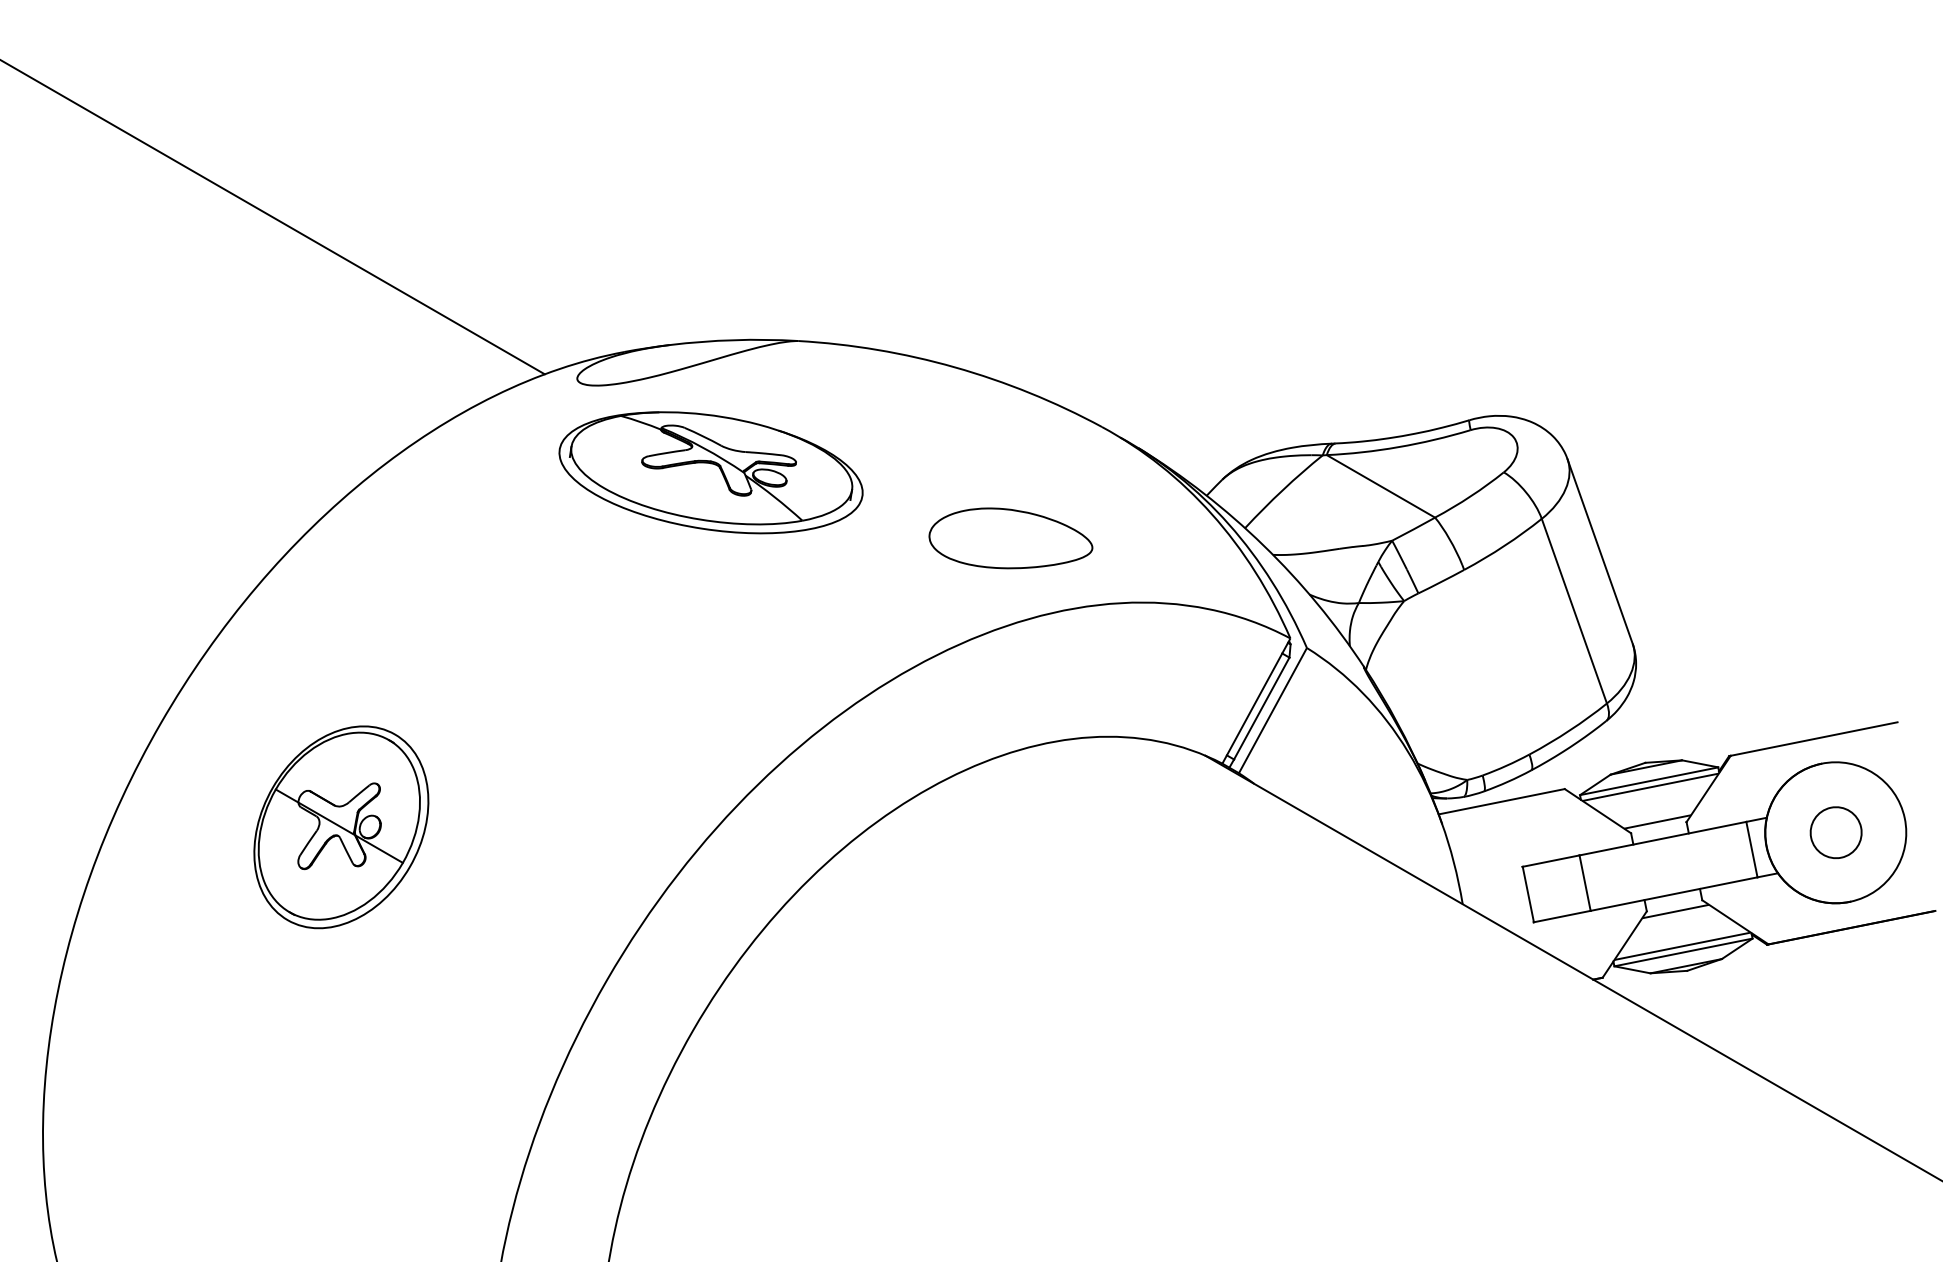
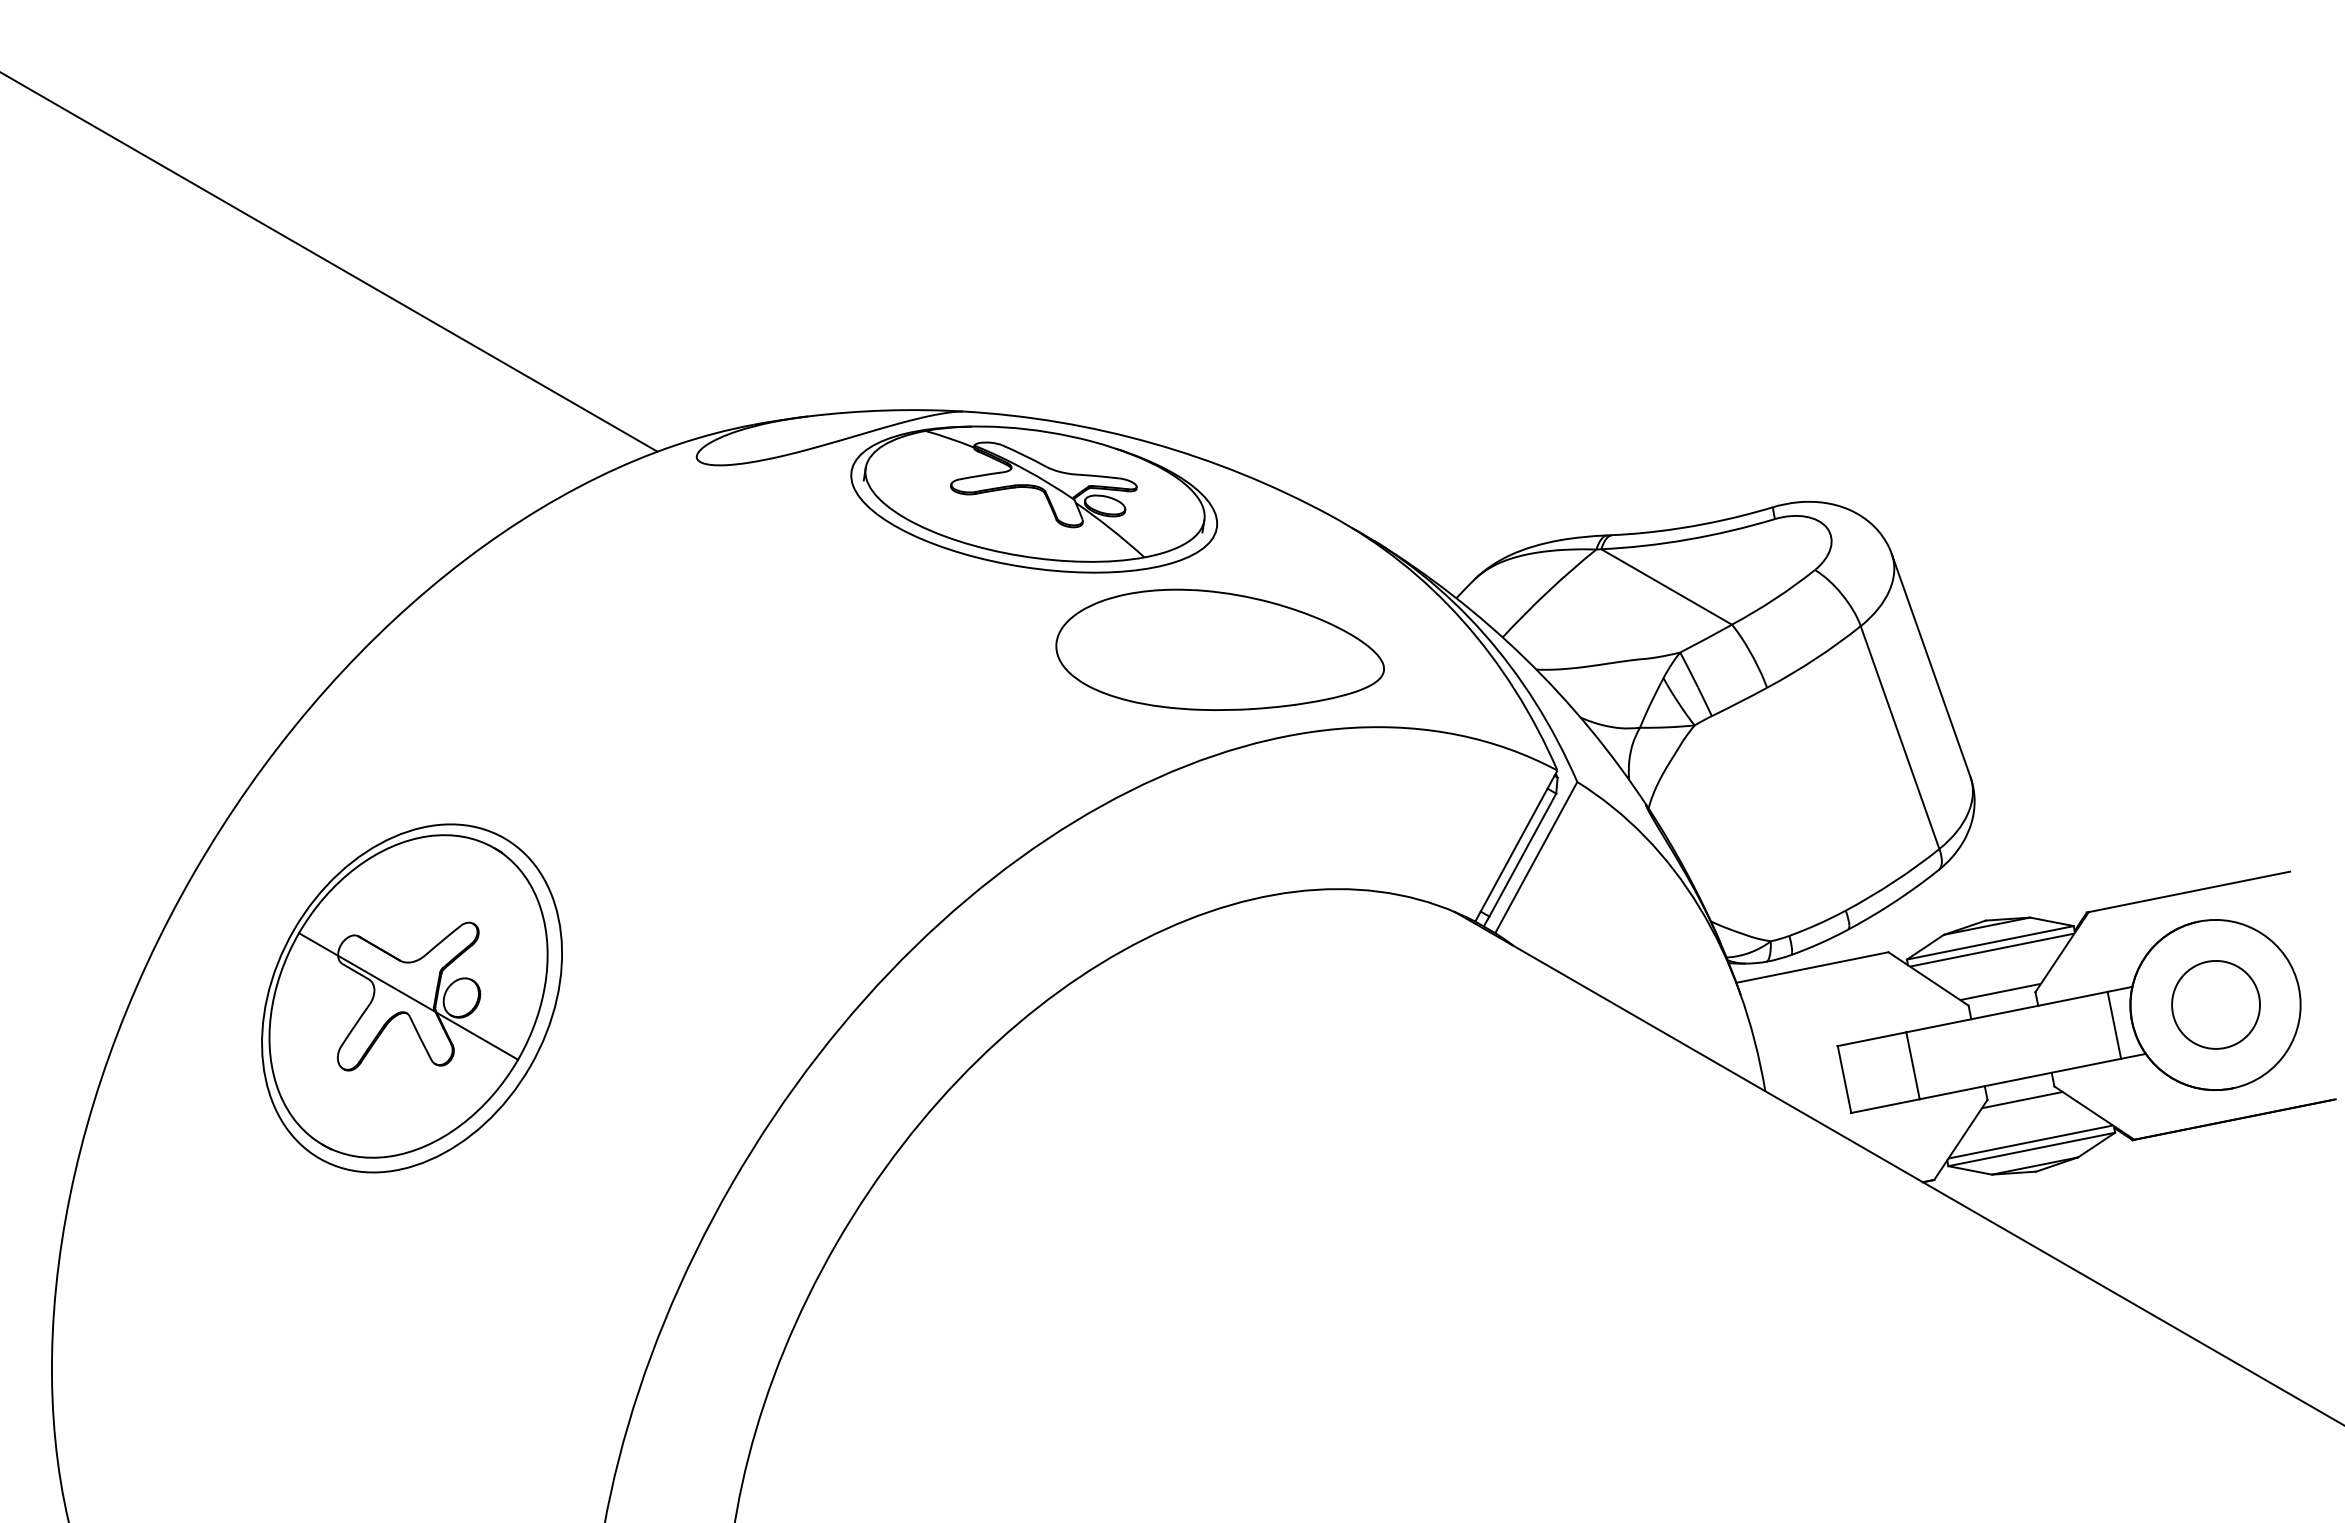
part: (710, 472) -> (1033, 499), moved
part: (1010, 538) -> (1219, 649), size x1.67
part: (340, 827) -> (411, 998), size x1.43
part: (1835, 832) -> (2215, 1004), size x1.43

